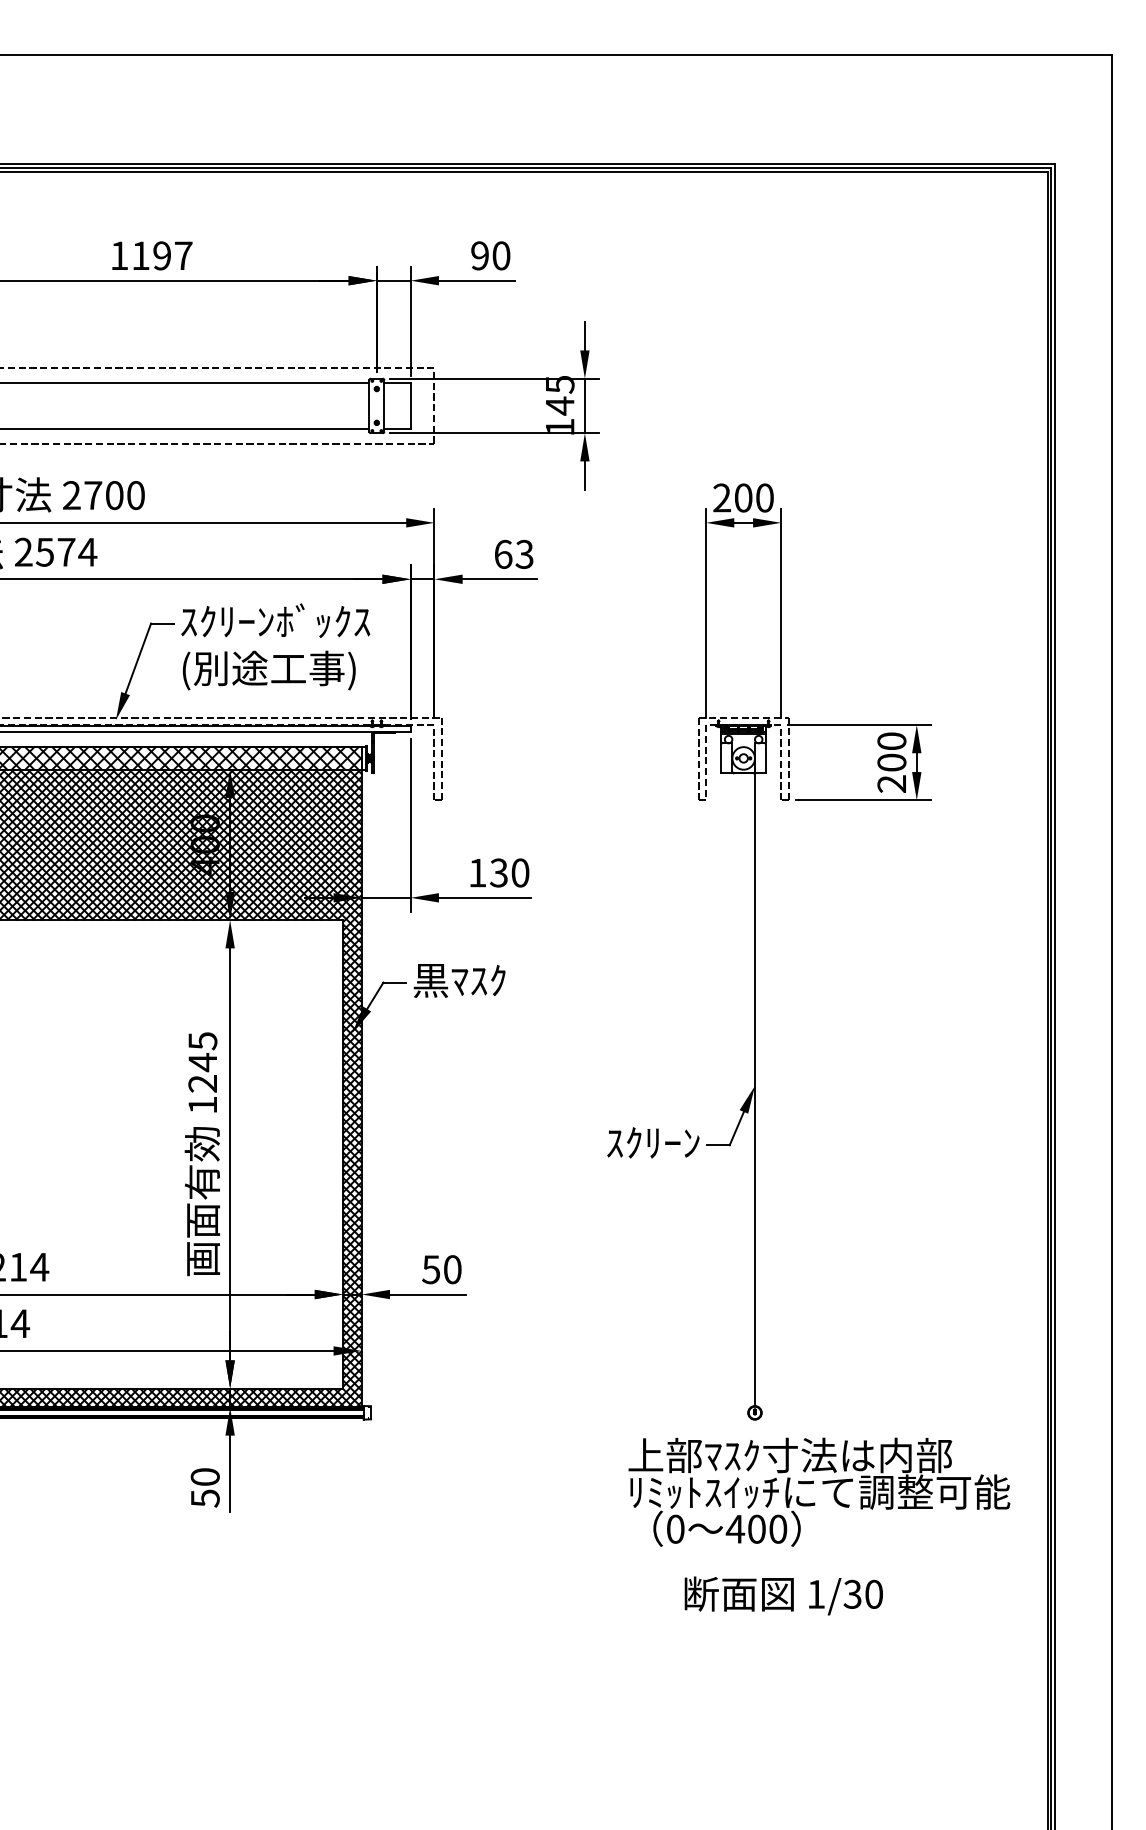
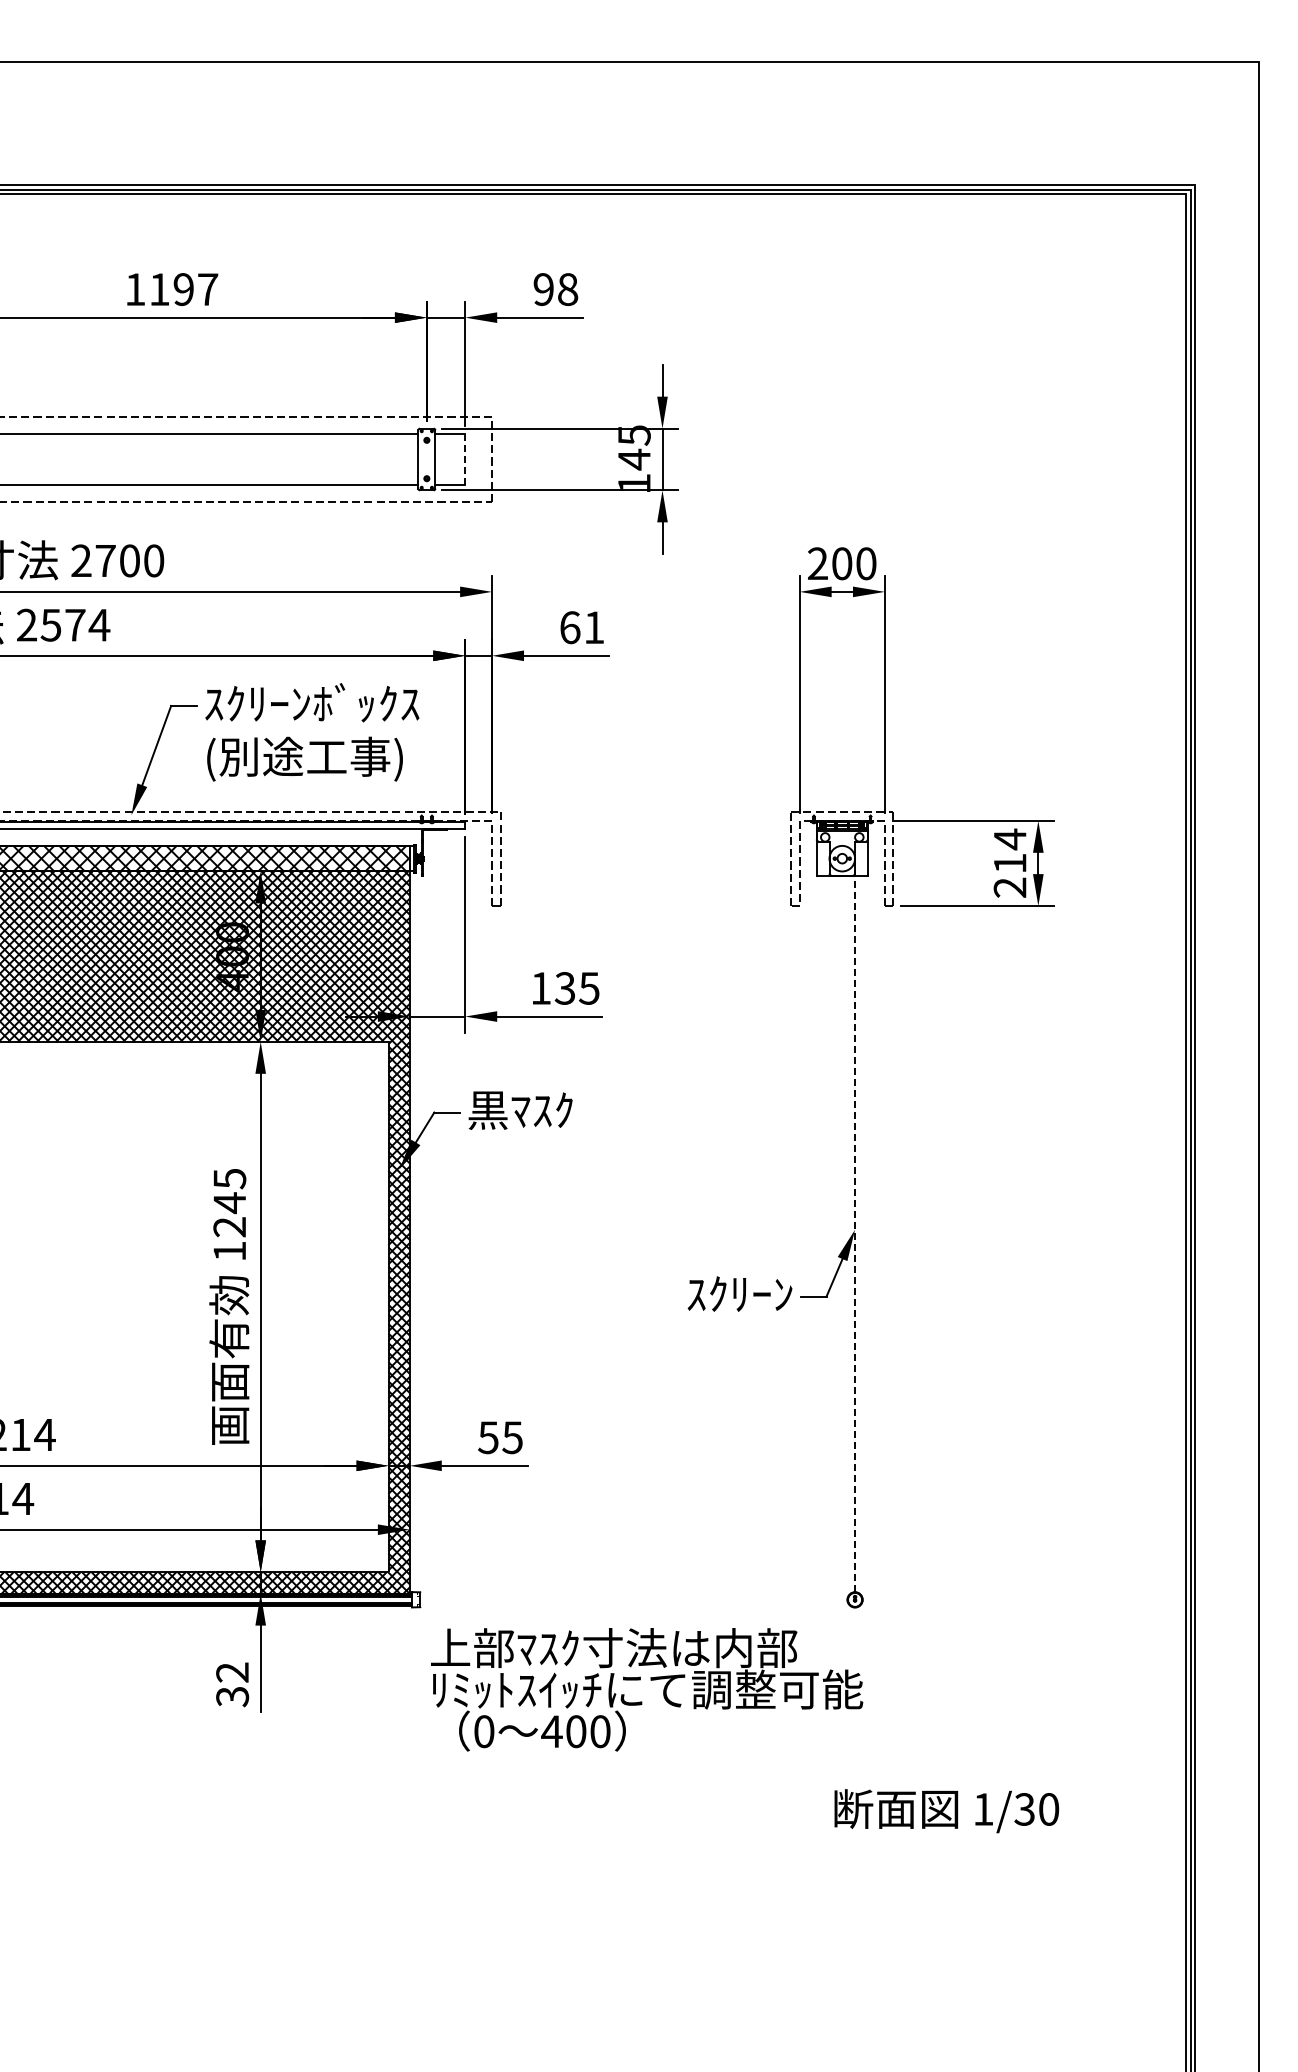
text: (501, 255) -> (568, 289), 90 -> 98
line: (410, 405) -> (465, 459), solid -> dashed
text: (523, 554) -> (593, 627), 63 -> 61
text: (891, 751) -> (1009, 850), 200 -> 214
text: (520, 873) -> (589, 988), 130 -> 135
line: (755, 1082) -> (855, 1225), solid -> dashed
text: (452, 1269) -> (512, 1437), 50 -> 55
text: (205, 1487) -> (232, 1684), 50 -> 32
text: (819, 1492) -> (647, 1689), moved
text: (783, 1596) -> (946, 1811), moved

